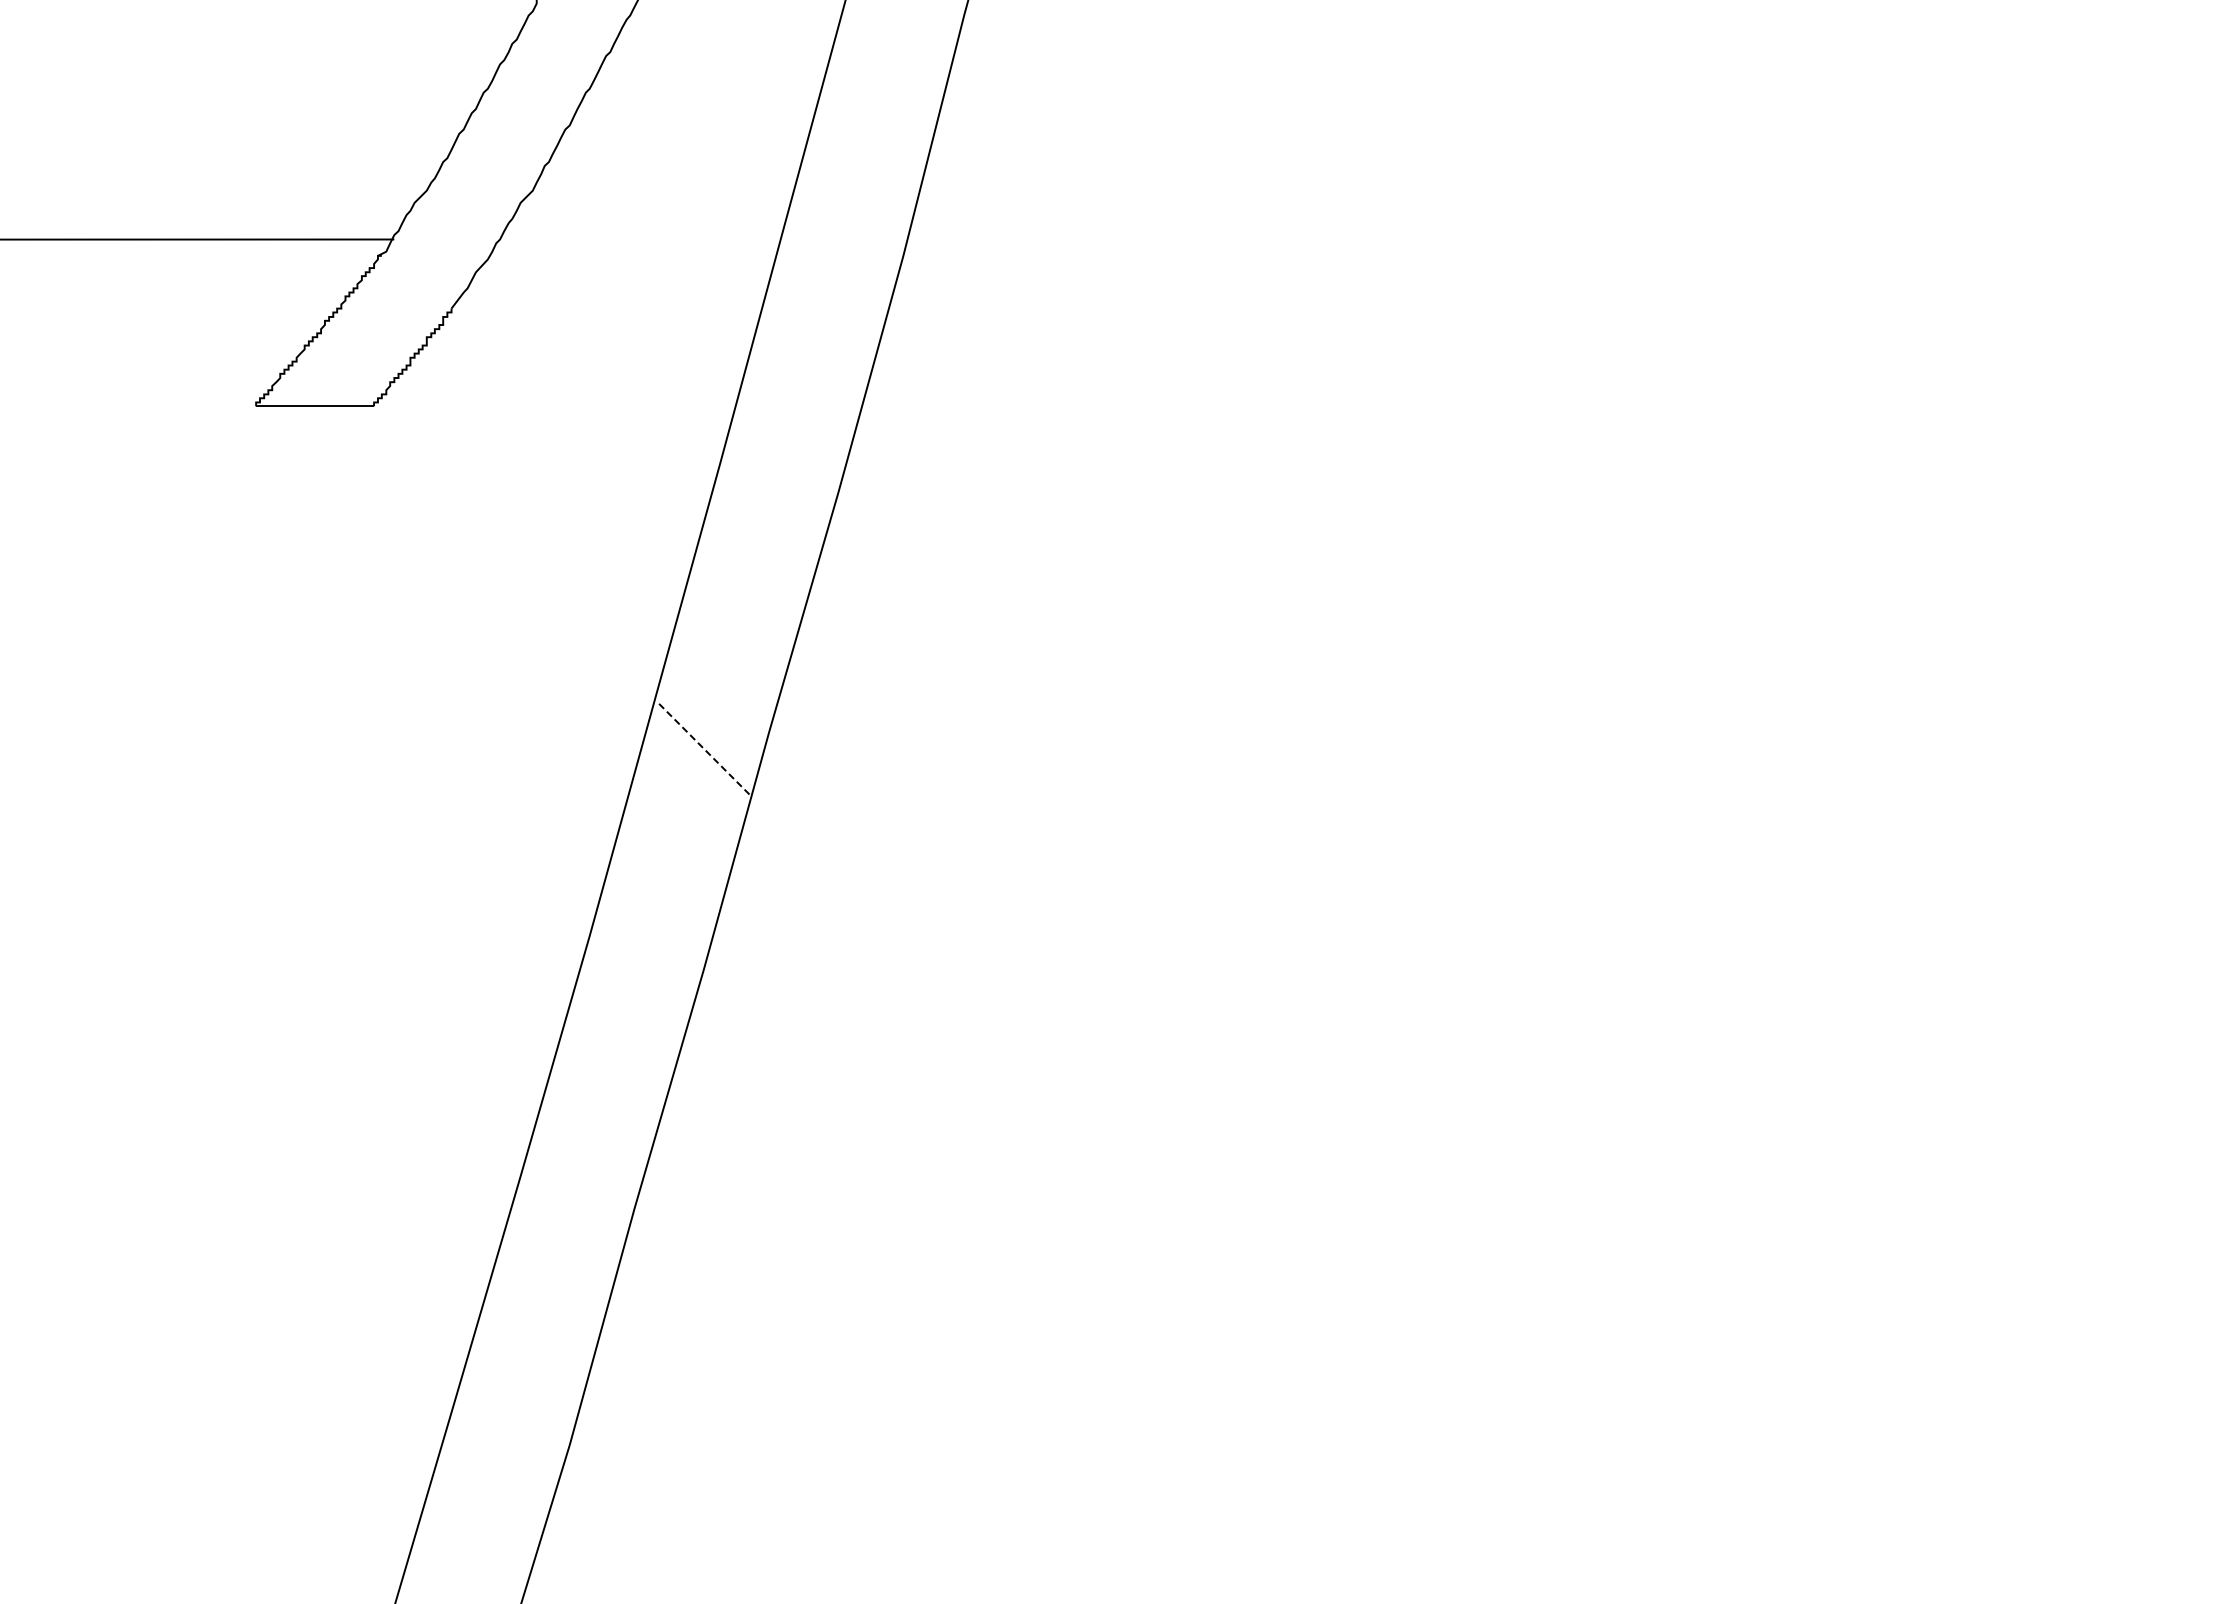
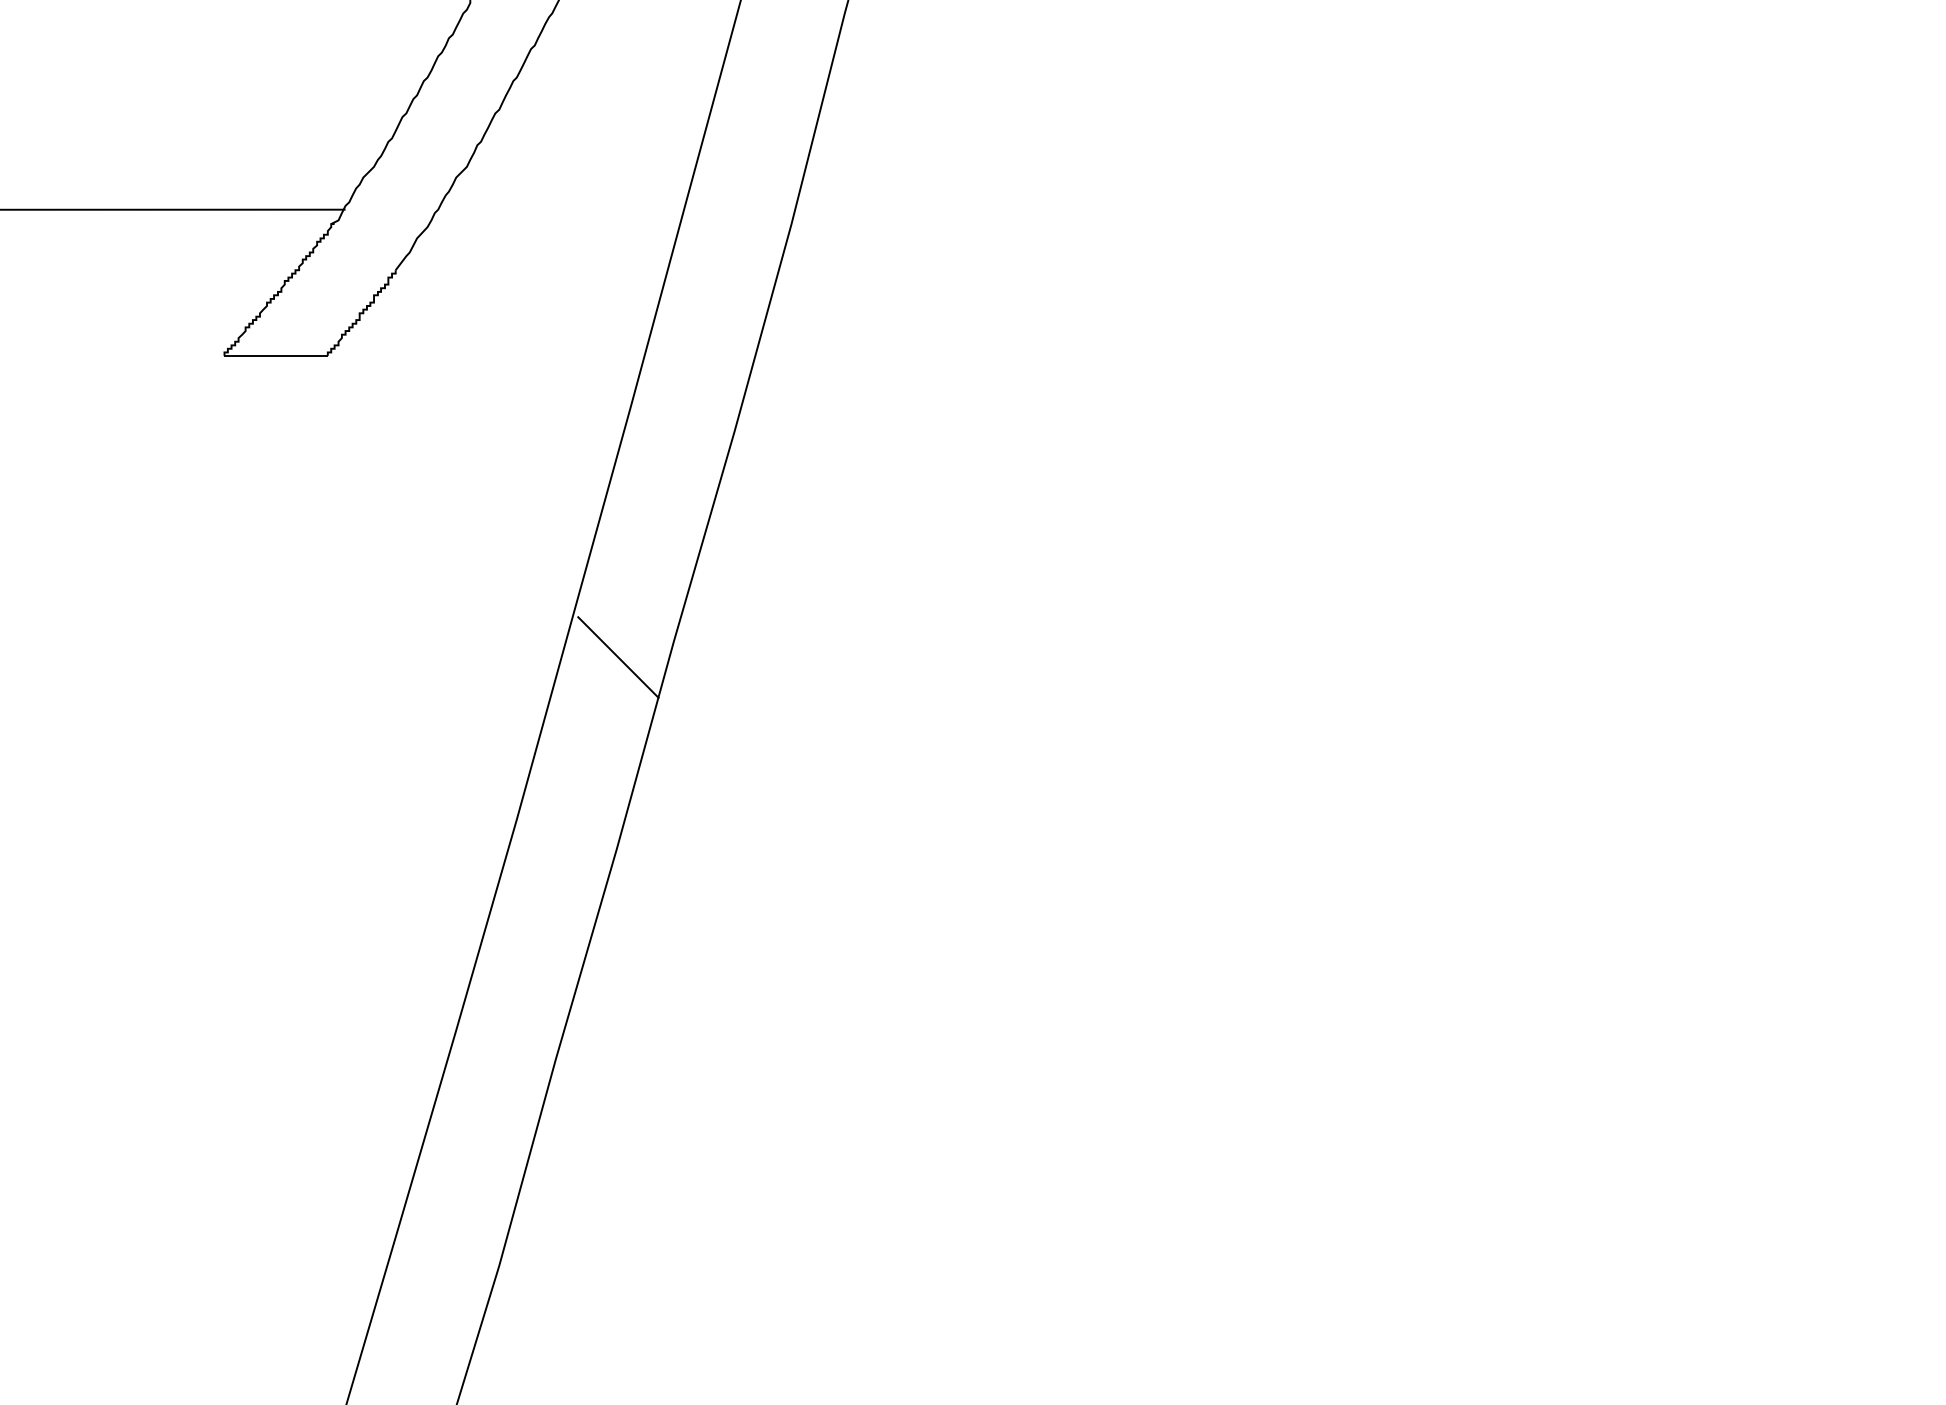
line: (706, 750) -> (619, 657), dashed -> solid

